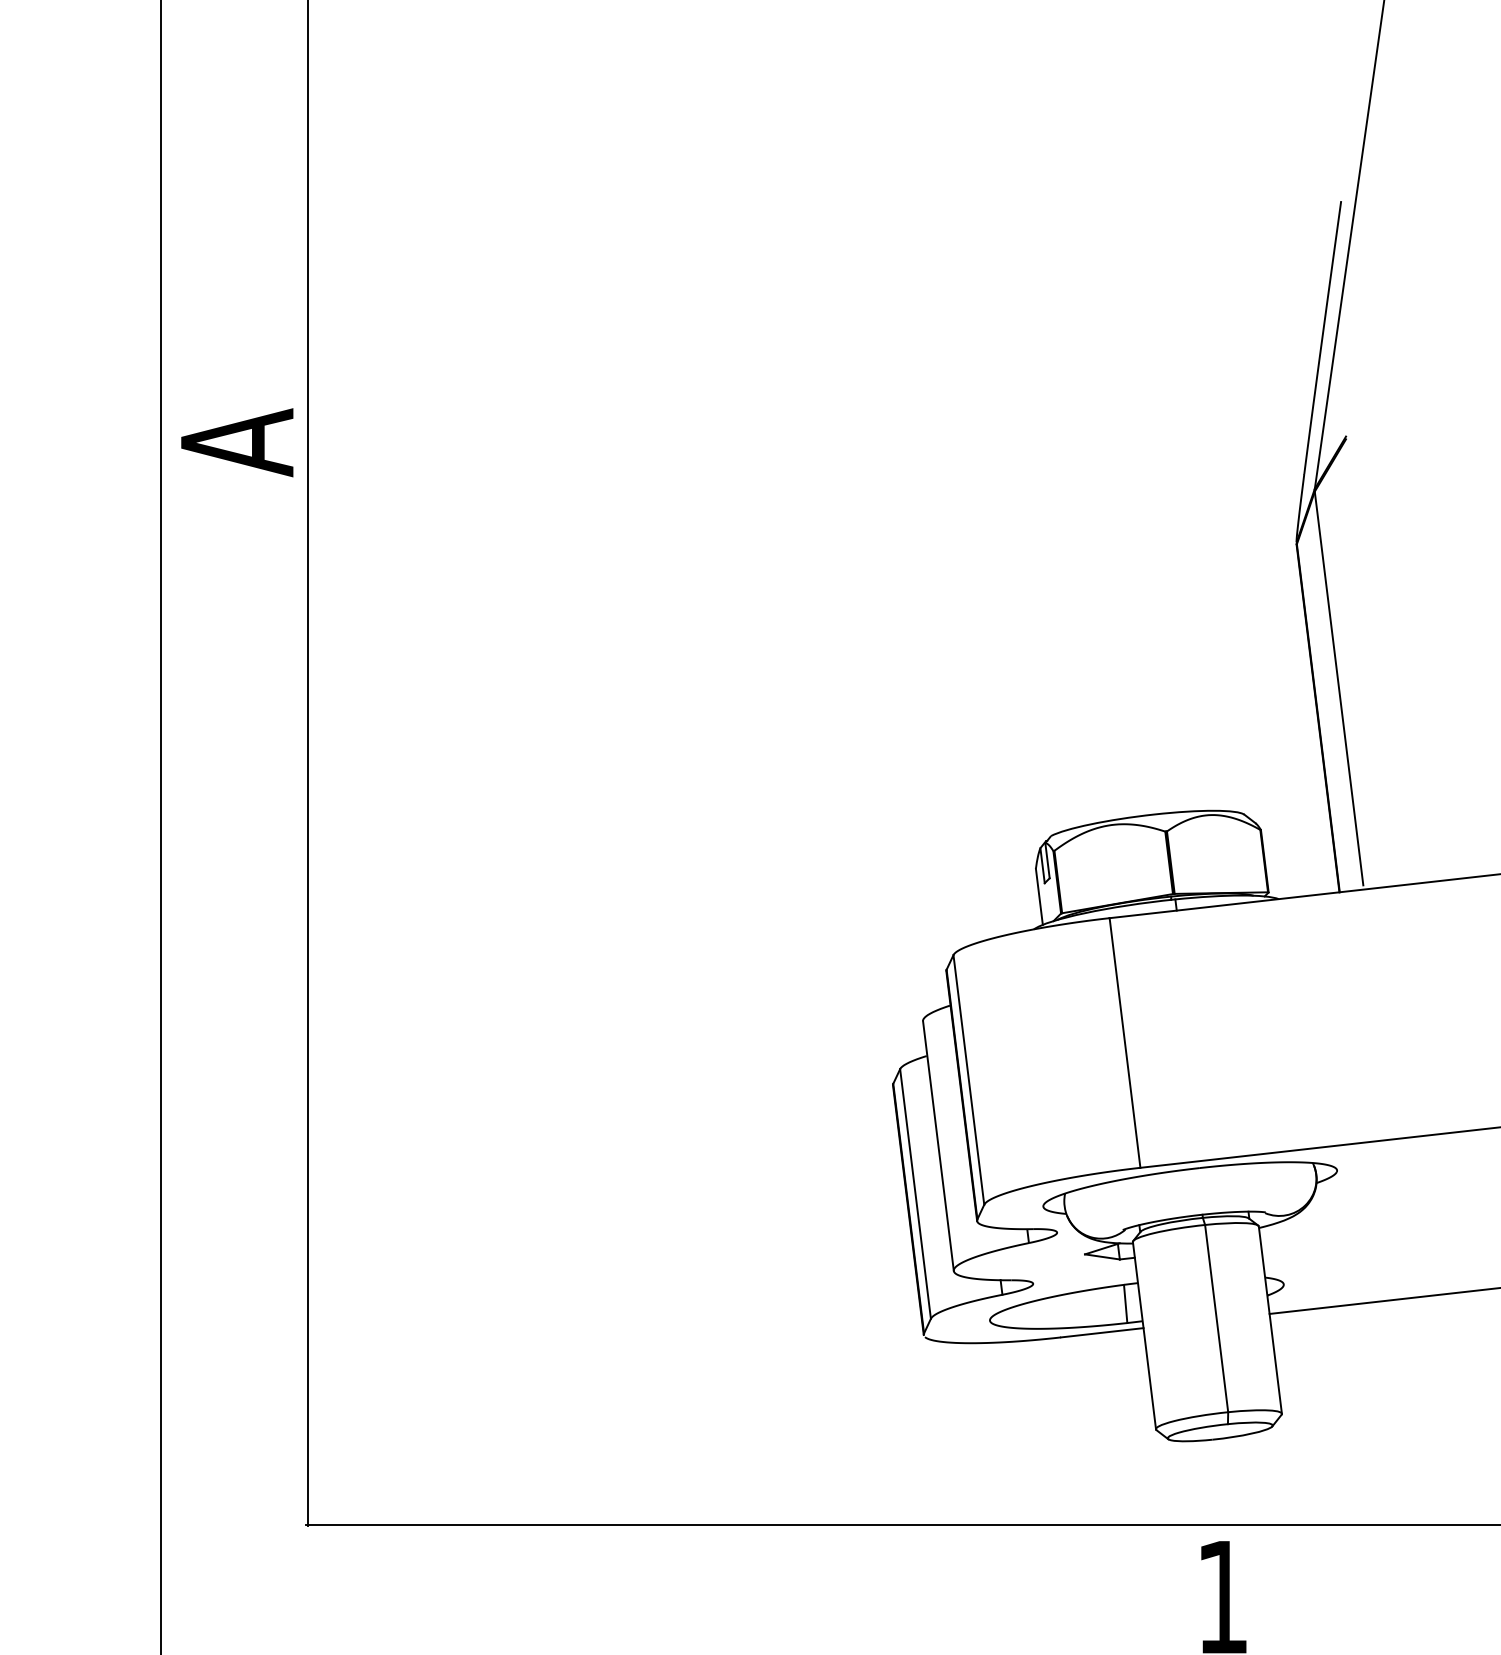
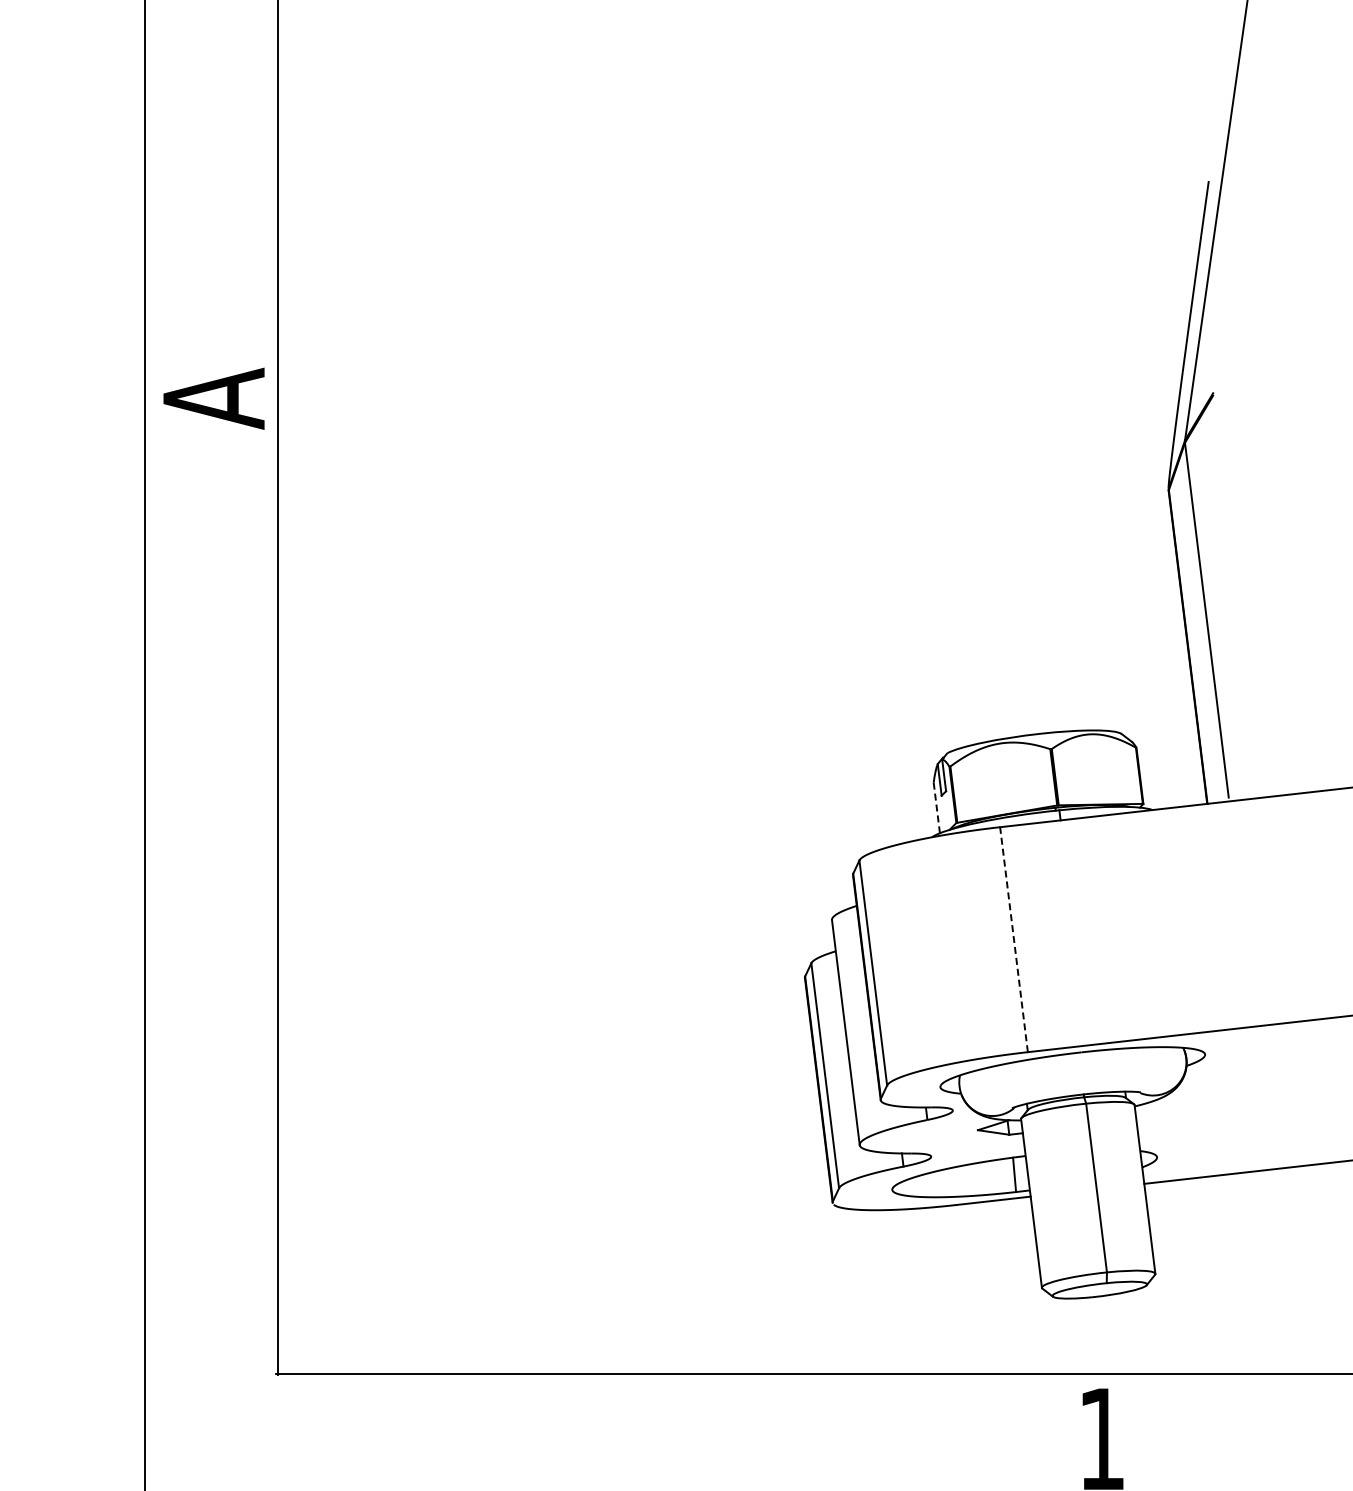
line: (1039, 897) -> (936, 808), solid -> dashed
line: (1124, 1042) -> (1013, 939), solid -> dashed

